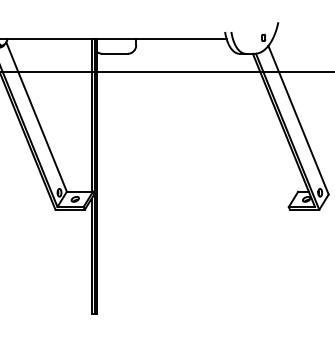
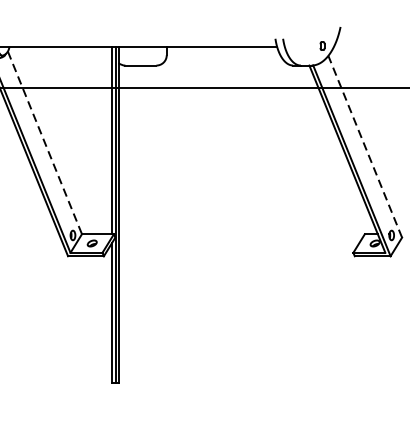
line: (36, 117) -> (44, 143), solid -> dashed
line: (298, 119) -> (365, 145), solid -> dashed

